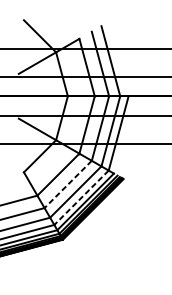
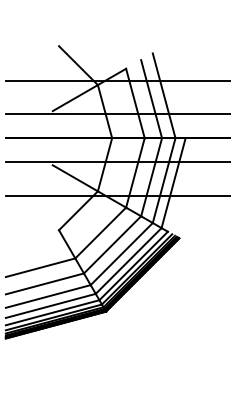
line: (68, 184) -> (112, 245), dashed -> solid
line: (81, 197) -> (128, 260), dashed -> solid

